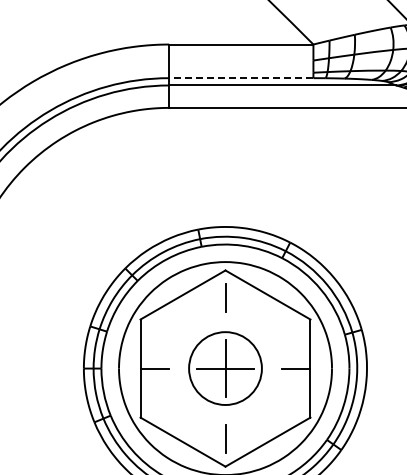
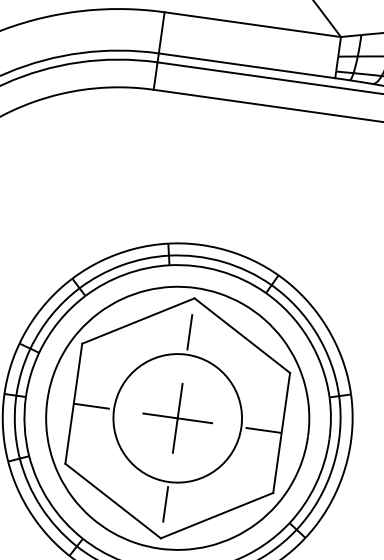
line: (240, 78) -> (245, 66), dashed -> solid
circle: (225, 368) -> (177, 418), size x1.43

